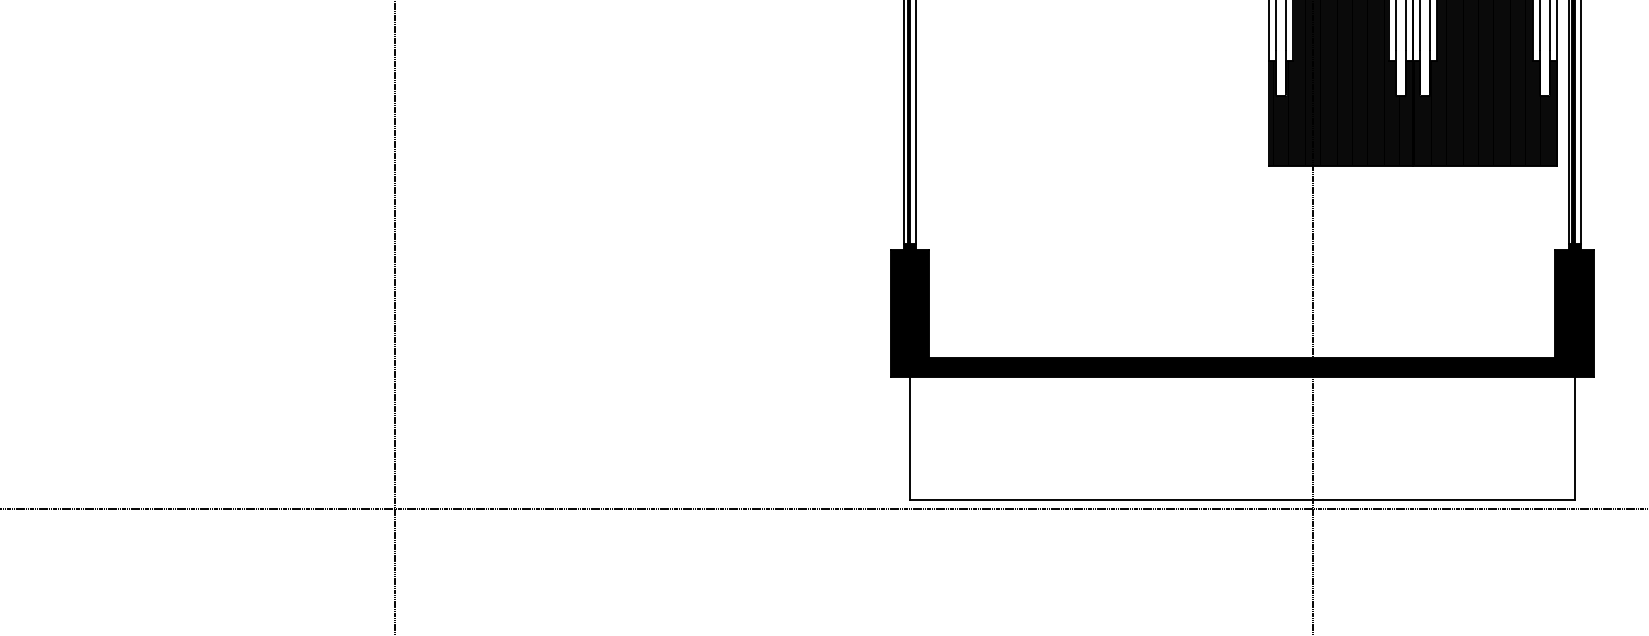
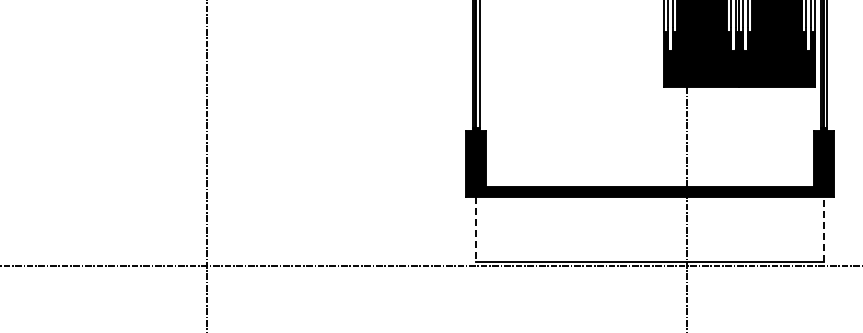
line: (1573, 438) -> (823, 229), solid -> dashed
line: (910, 440) -> (476, 230), solid -> dashed

